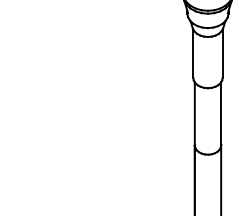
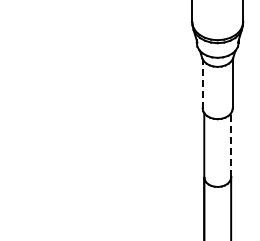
line: (193, 53) -> (202, 83), solid -> dashed
line: (221, 114) -> (231, 145), solid -> dashed

